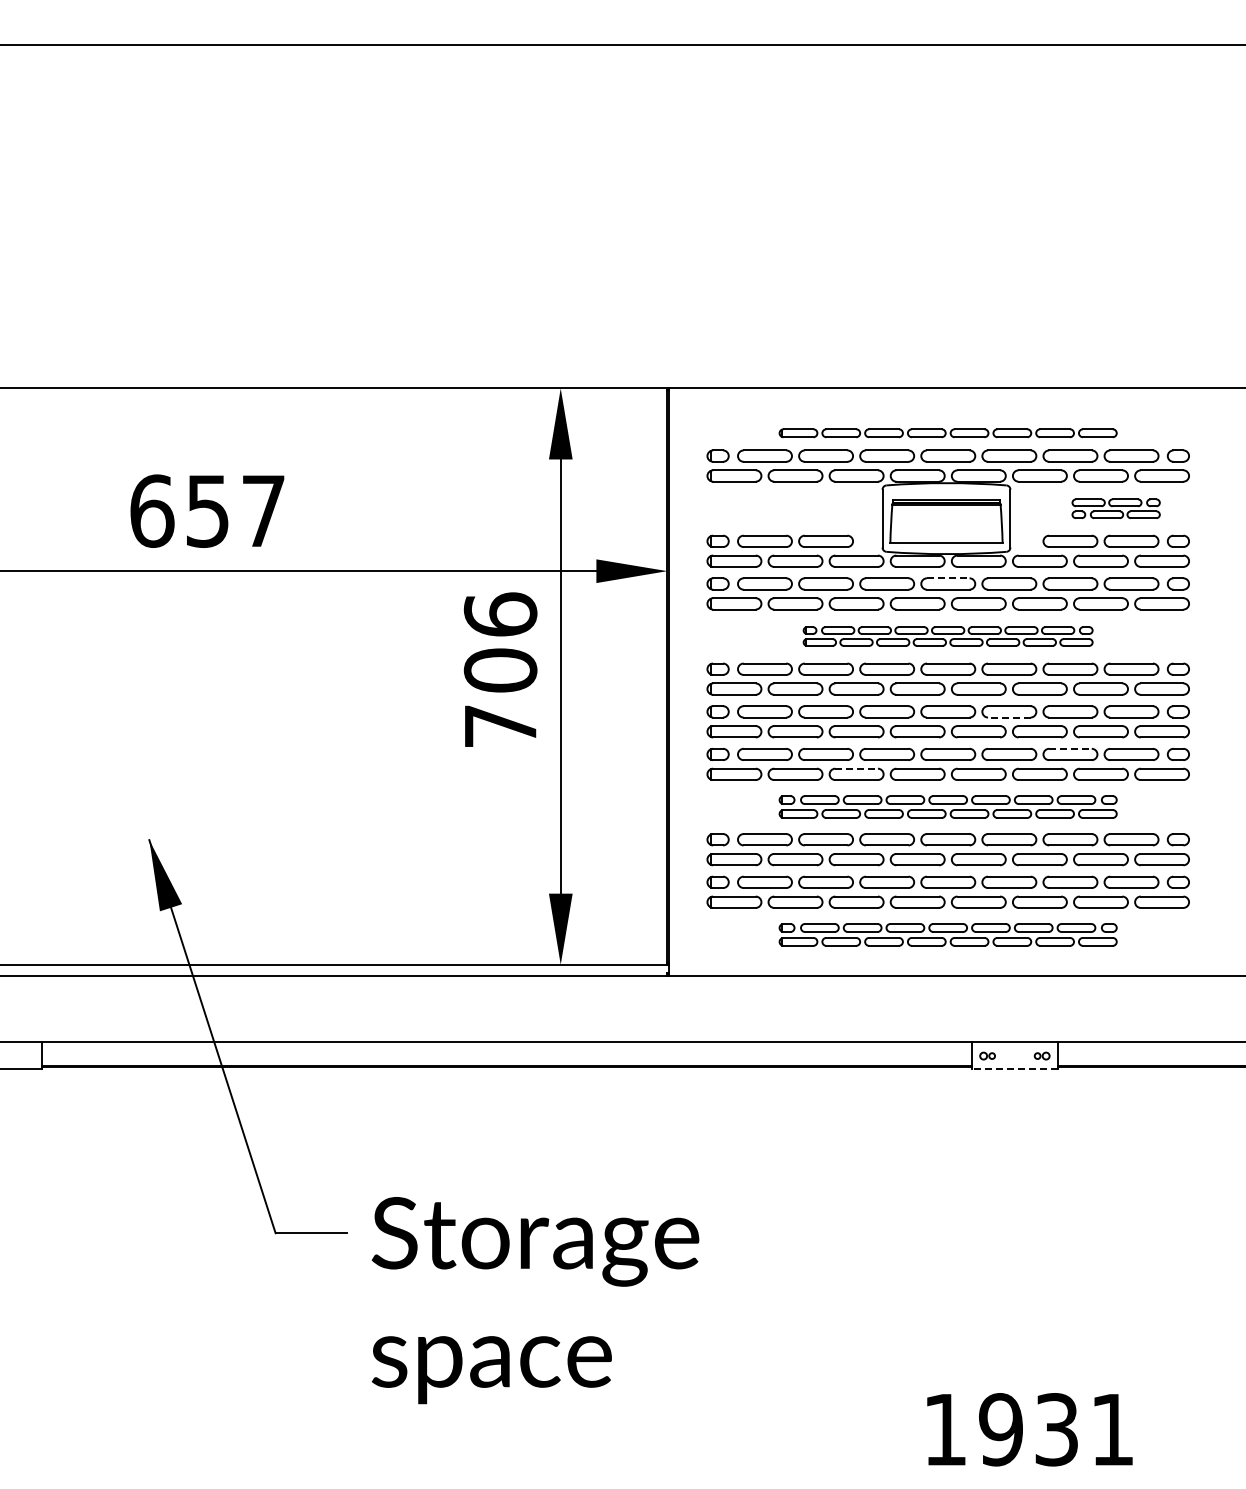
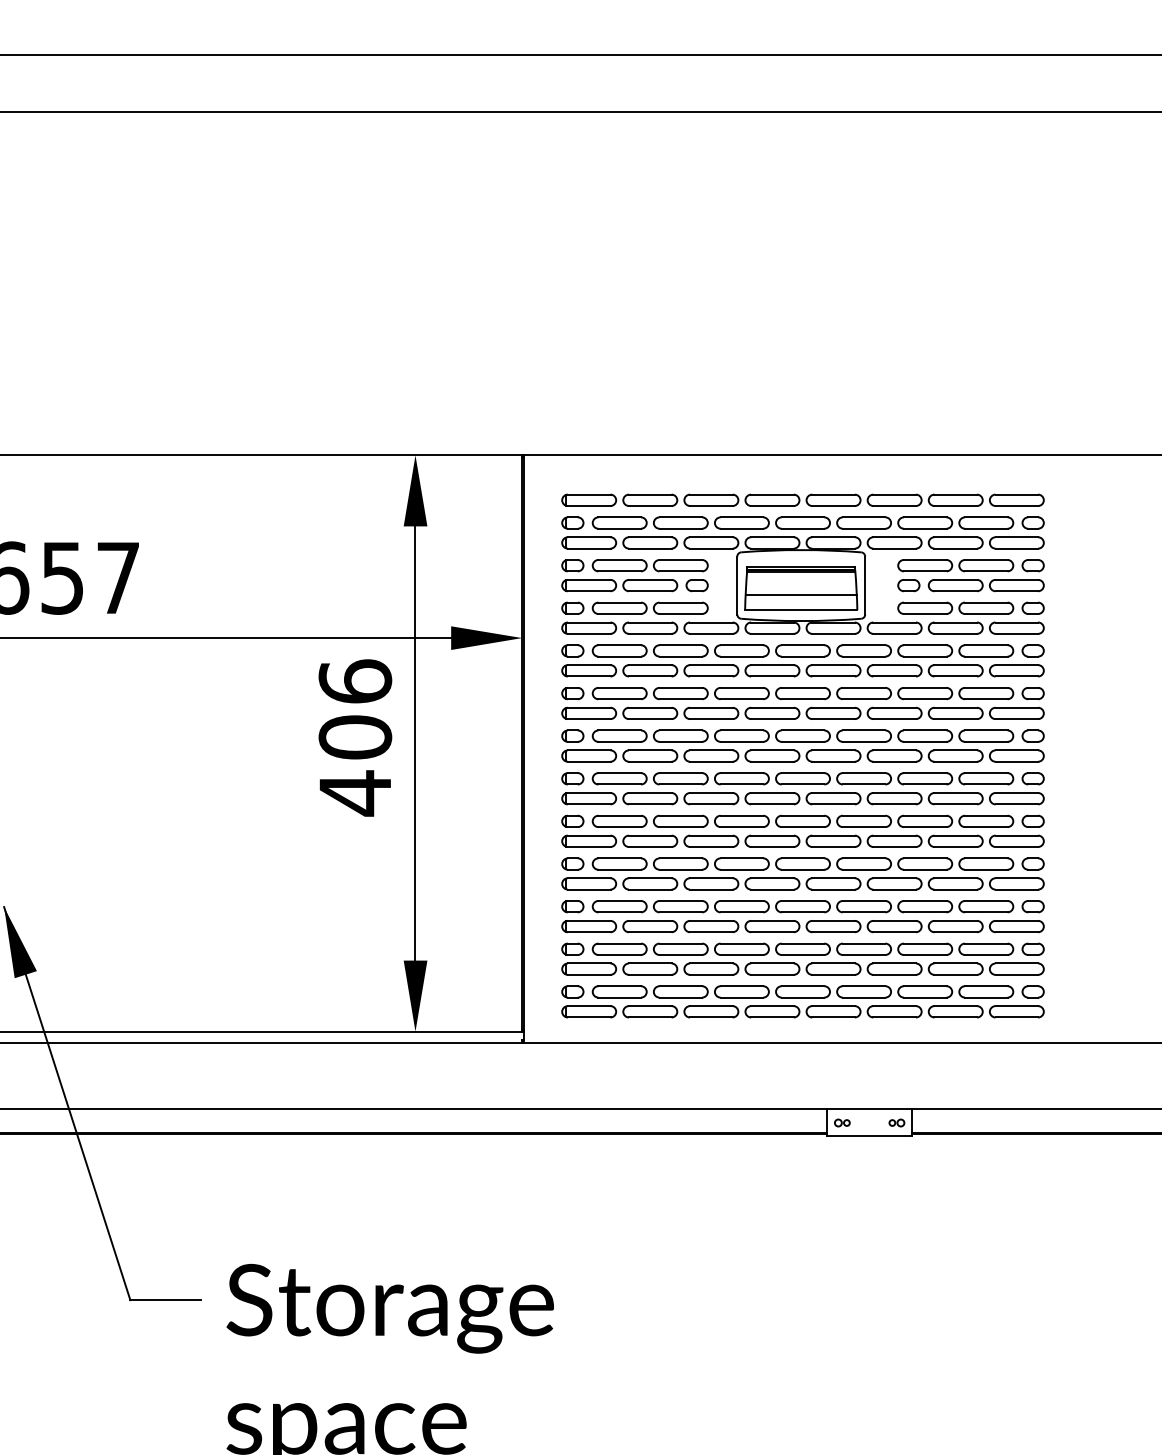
part: (947, 432) -> (802, 499), size x1.43
part: (779, 508) -> (634, 575), added
part: (1115, 508) -> (970, 575), size x1.67
line: (946, 528) -> (801, 595), added
line: (948, 578) -> (803, 645), dashed -> solid
part: (947, 636) -> (802, 703), size x1.67
line: (1008, 717) -> (863, 784), dashed -> solid
text: (500, 726) -> (355, 793), 706 -> 406
line: (1070, 748) -> (925, 815), dashed -> solid
line: (857, 768) -> (712, 835), dashed -> solid
part: (947, 806) -> (802, 873), size x1.43
part: (947, 934) -> (802, 1001), size x1.43
line: (1014, 1069) -> (869, 1136), dashed -> solid

